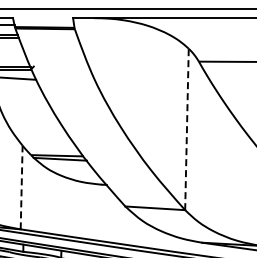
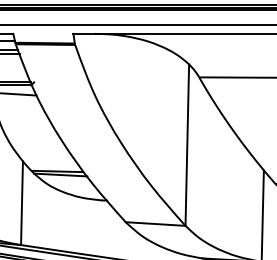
line: (187, 129) -> (187, 145), dashed -> solid
line: (22, 187) -> (22, 203), dashed -> solid

